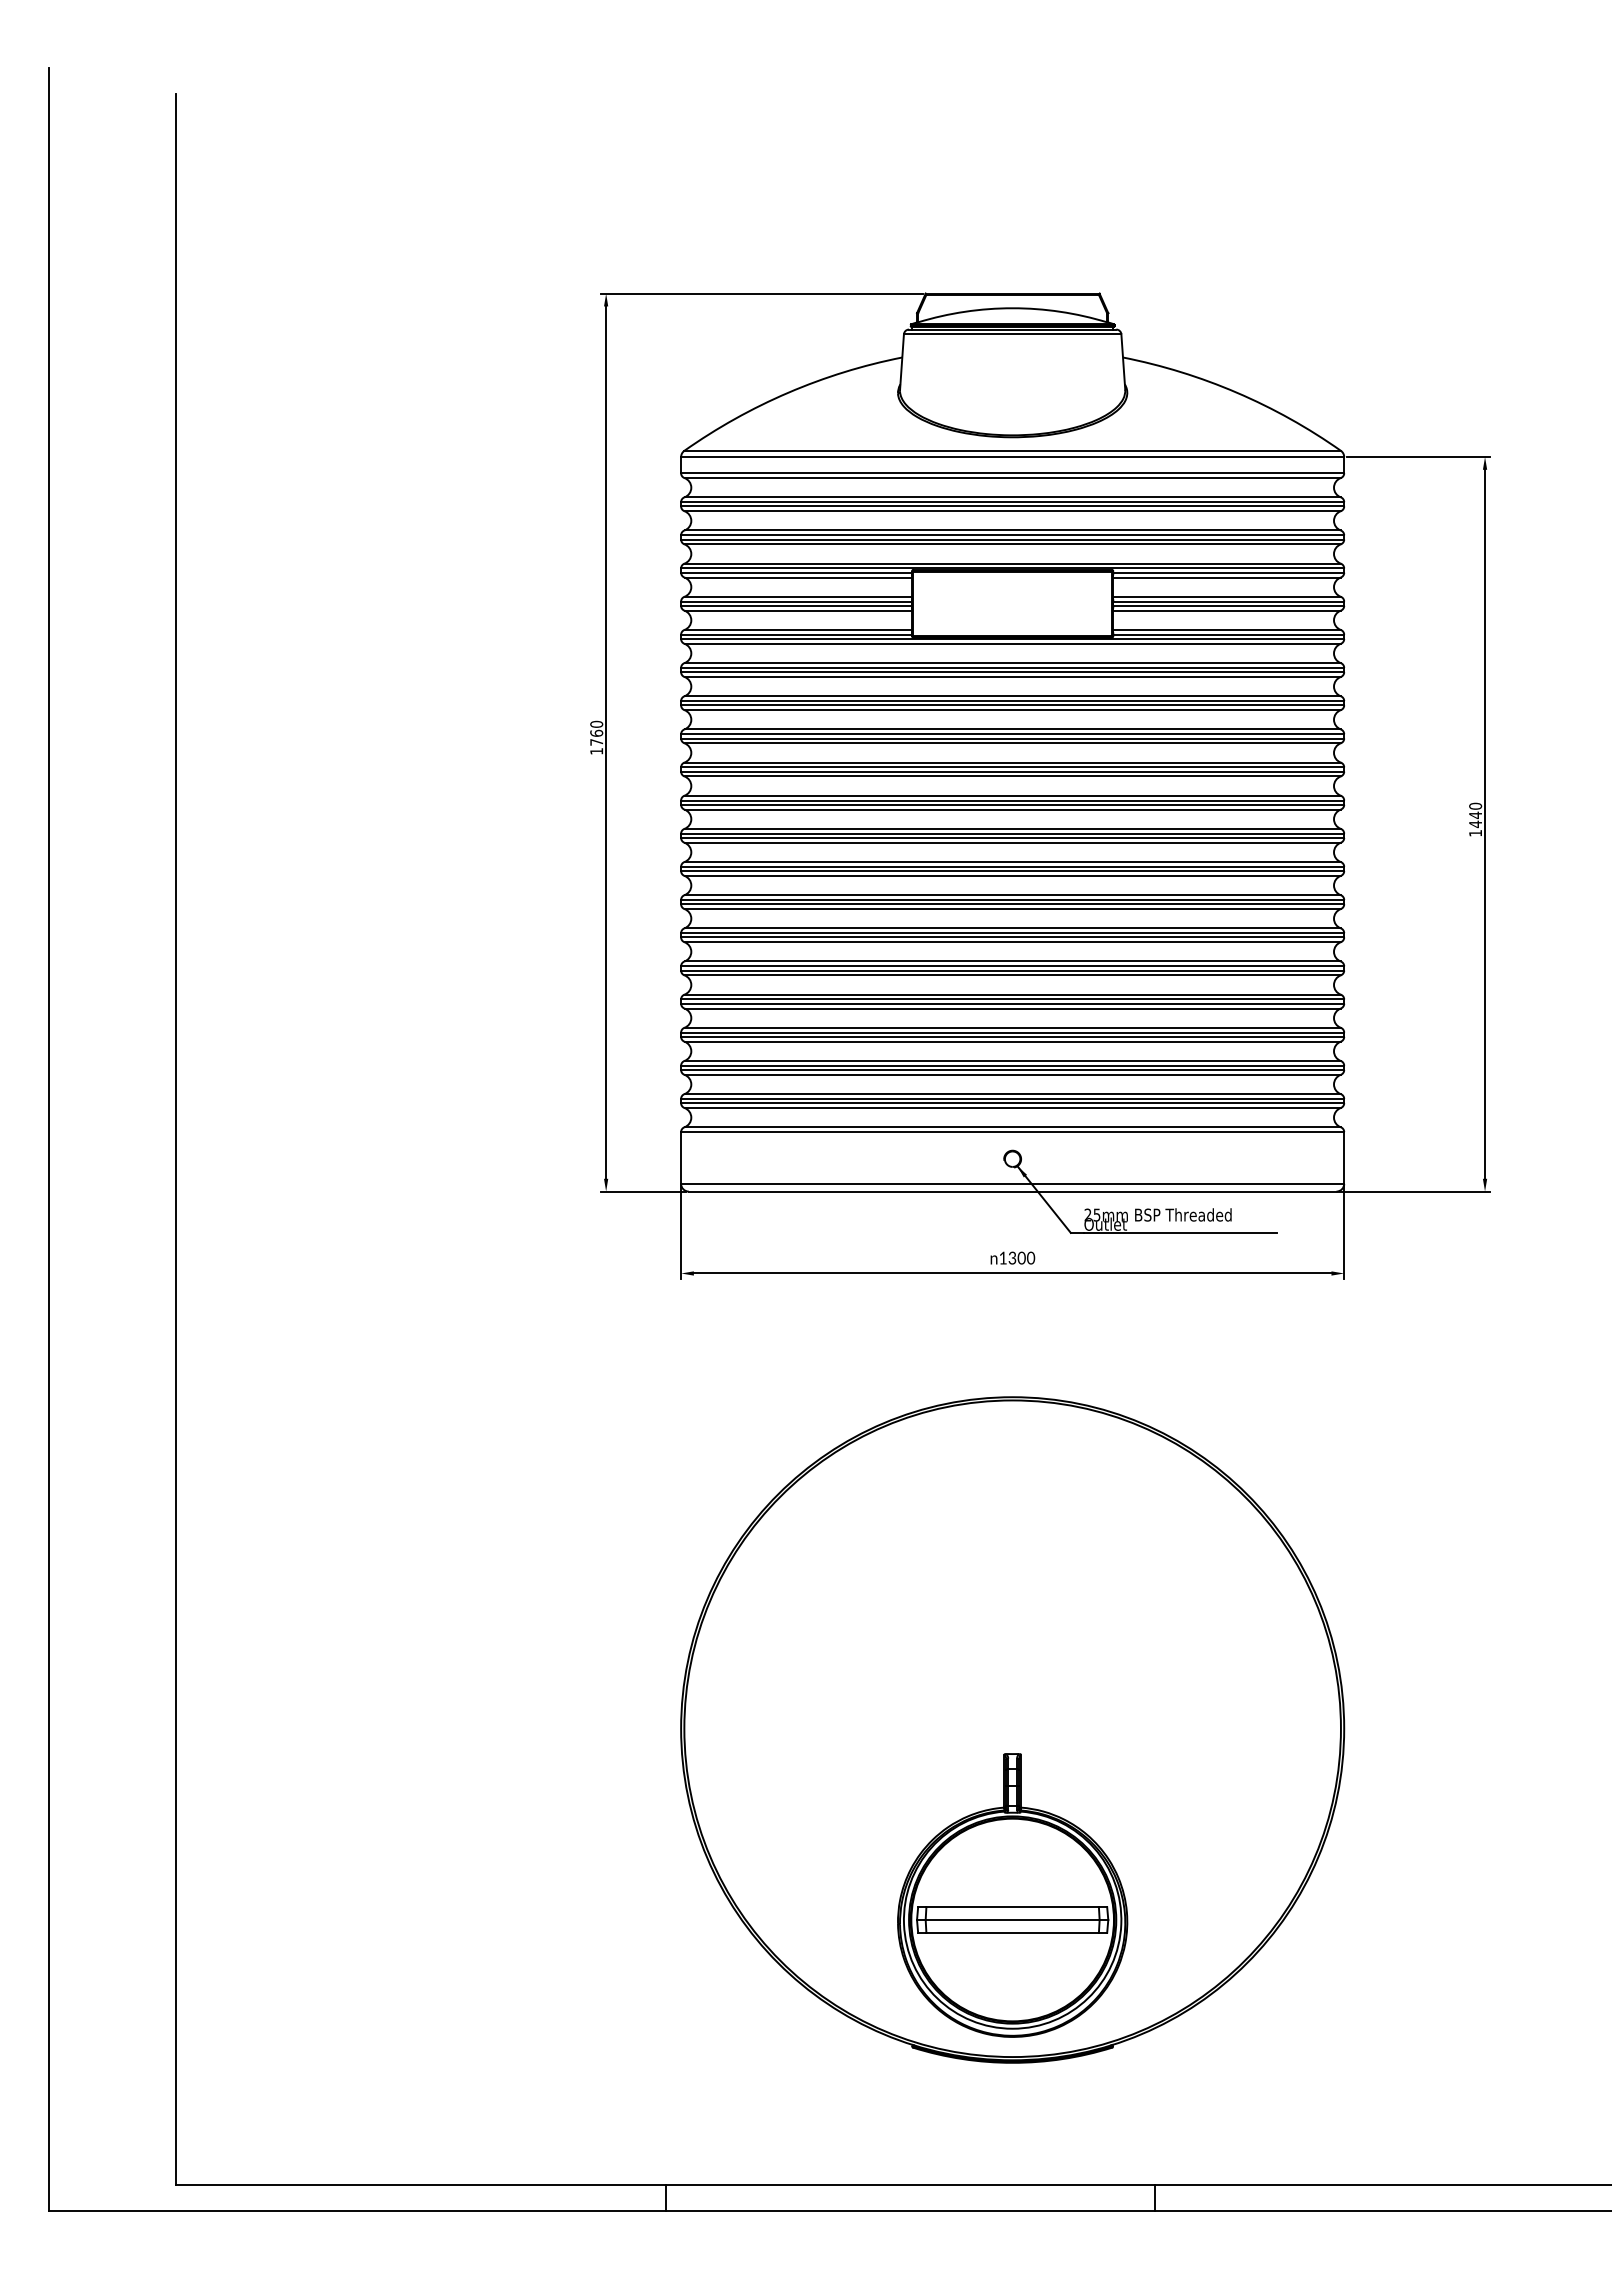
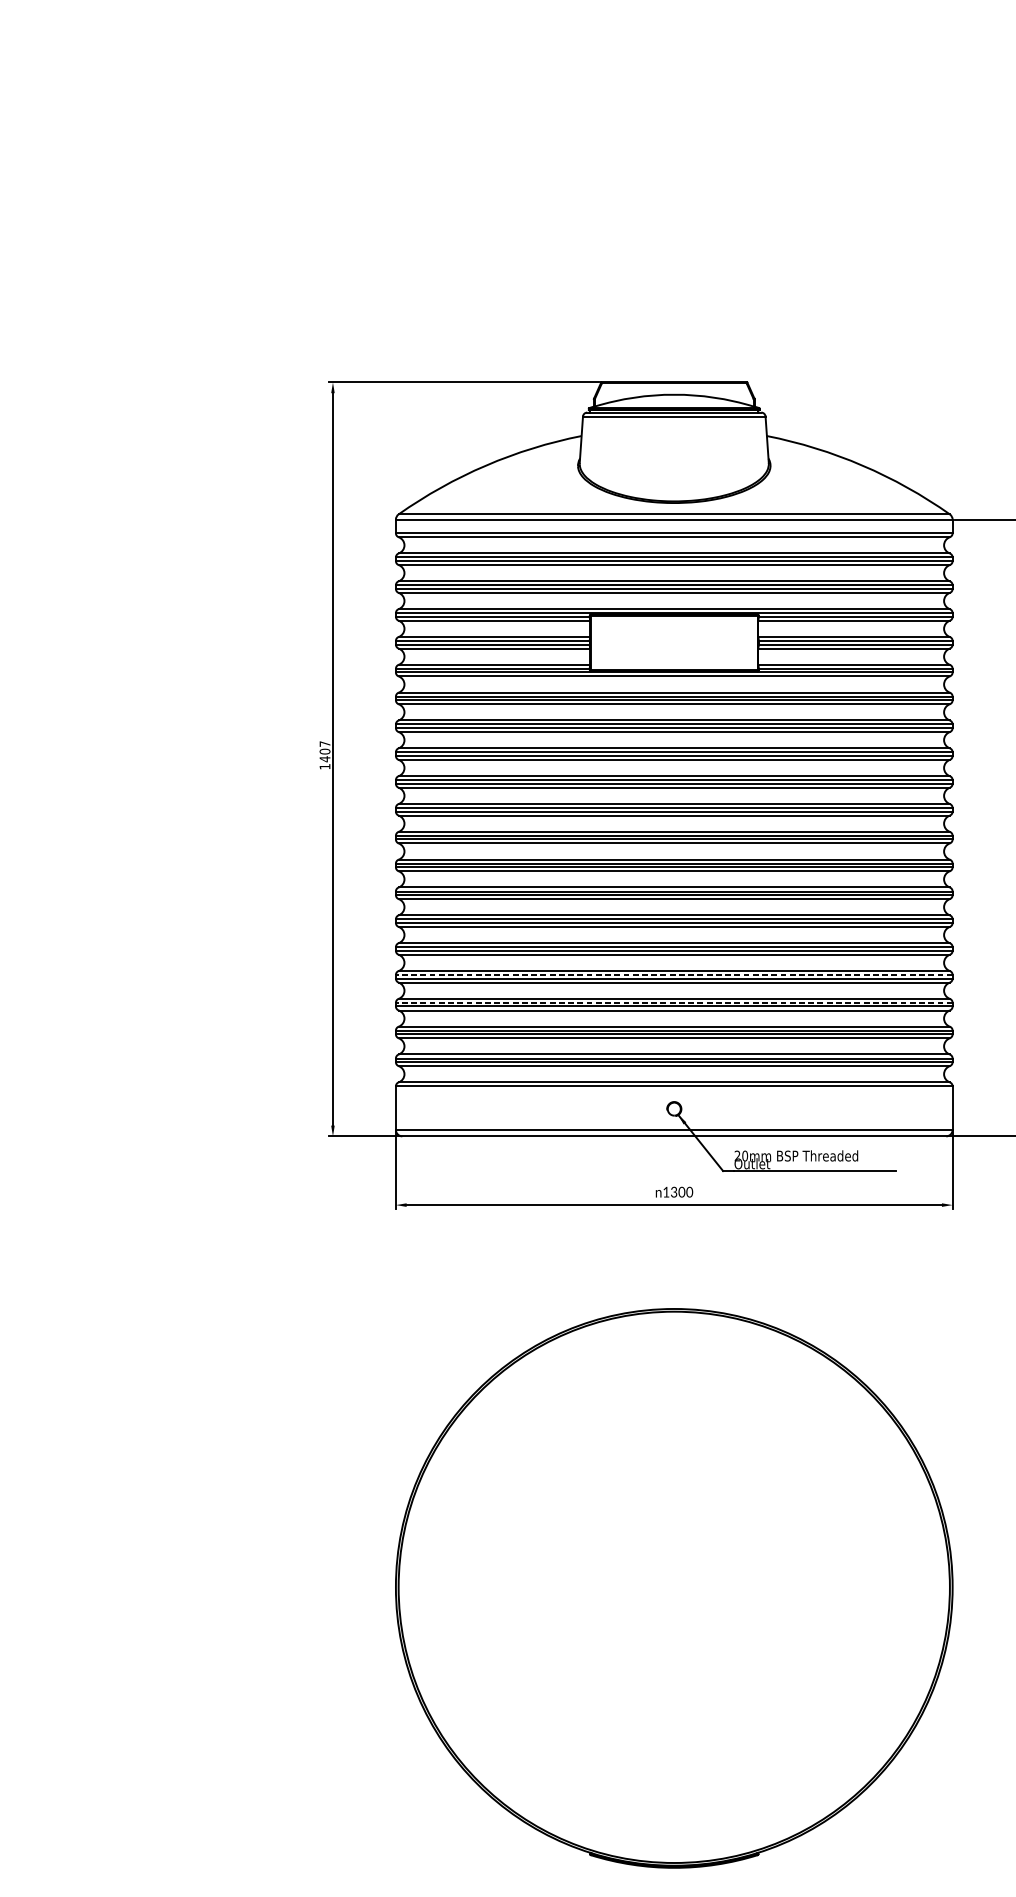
text: (596, 733) -> (324, 751), 1760 -> 1407
line: (1012, 999) -> (674, 975), solid -> dashed
line: (1012, 1032) -> (674, 1002), solid -> dashed
text: (1096, 1214) -> (744, 1155), 25mm -> 20mm
part: (1012, 1895) -> (674, 1727), removed

